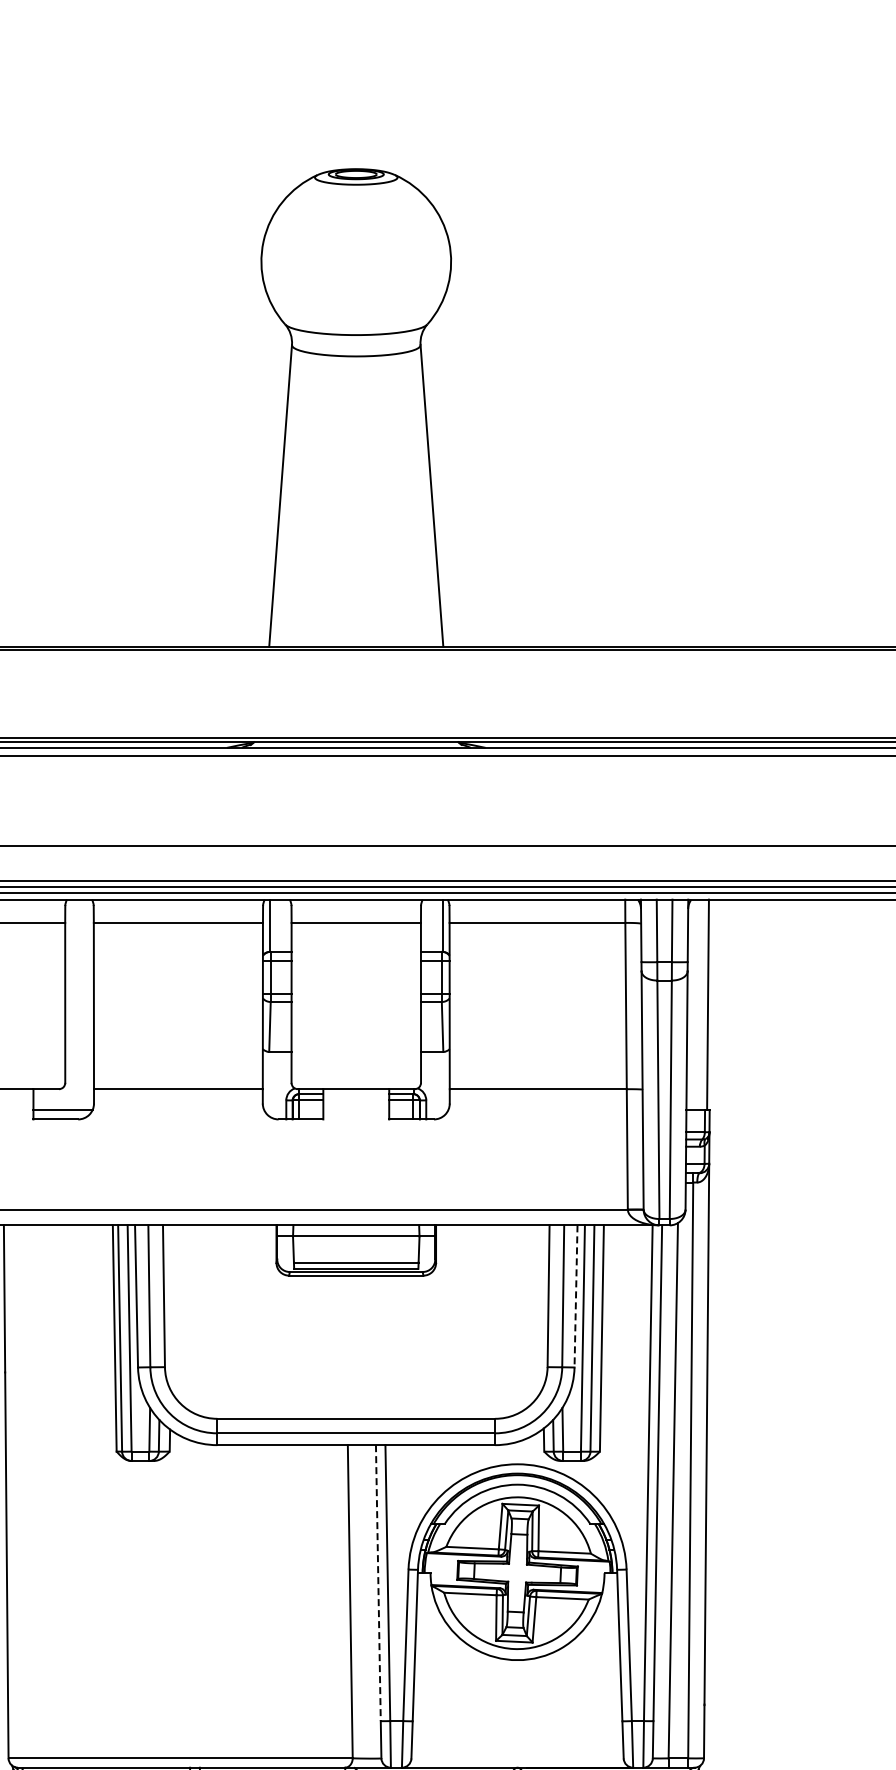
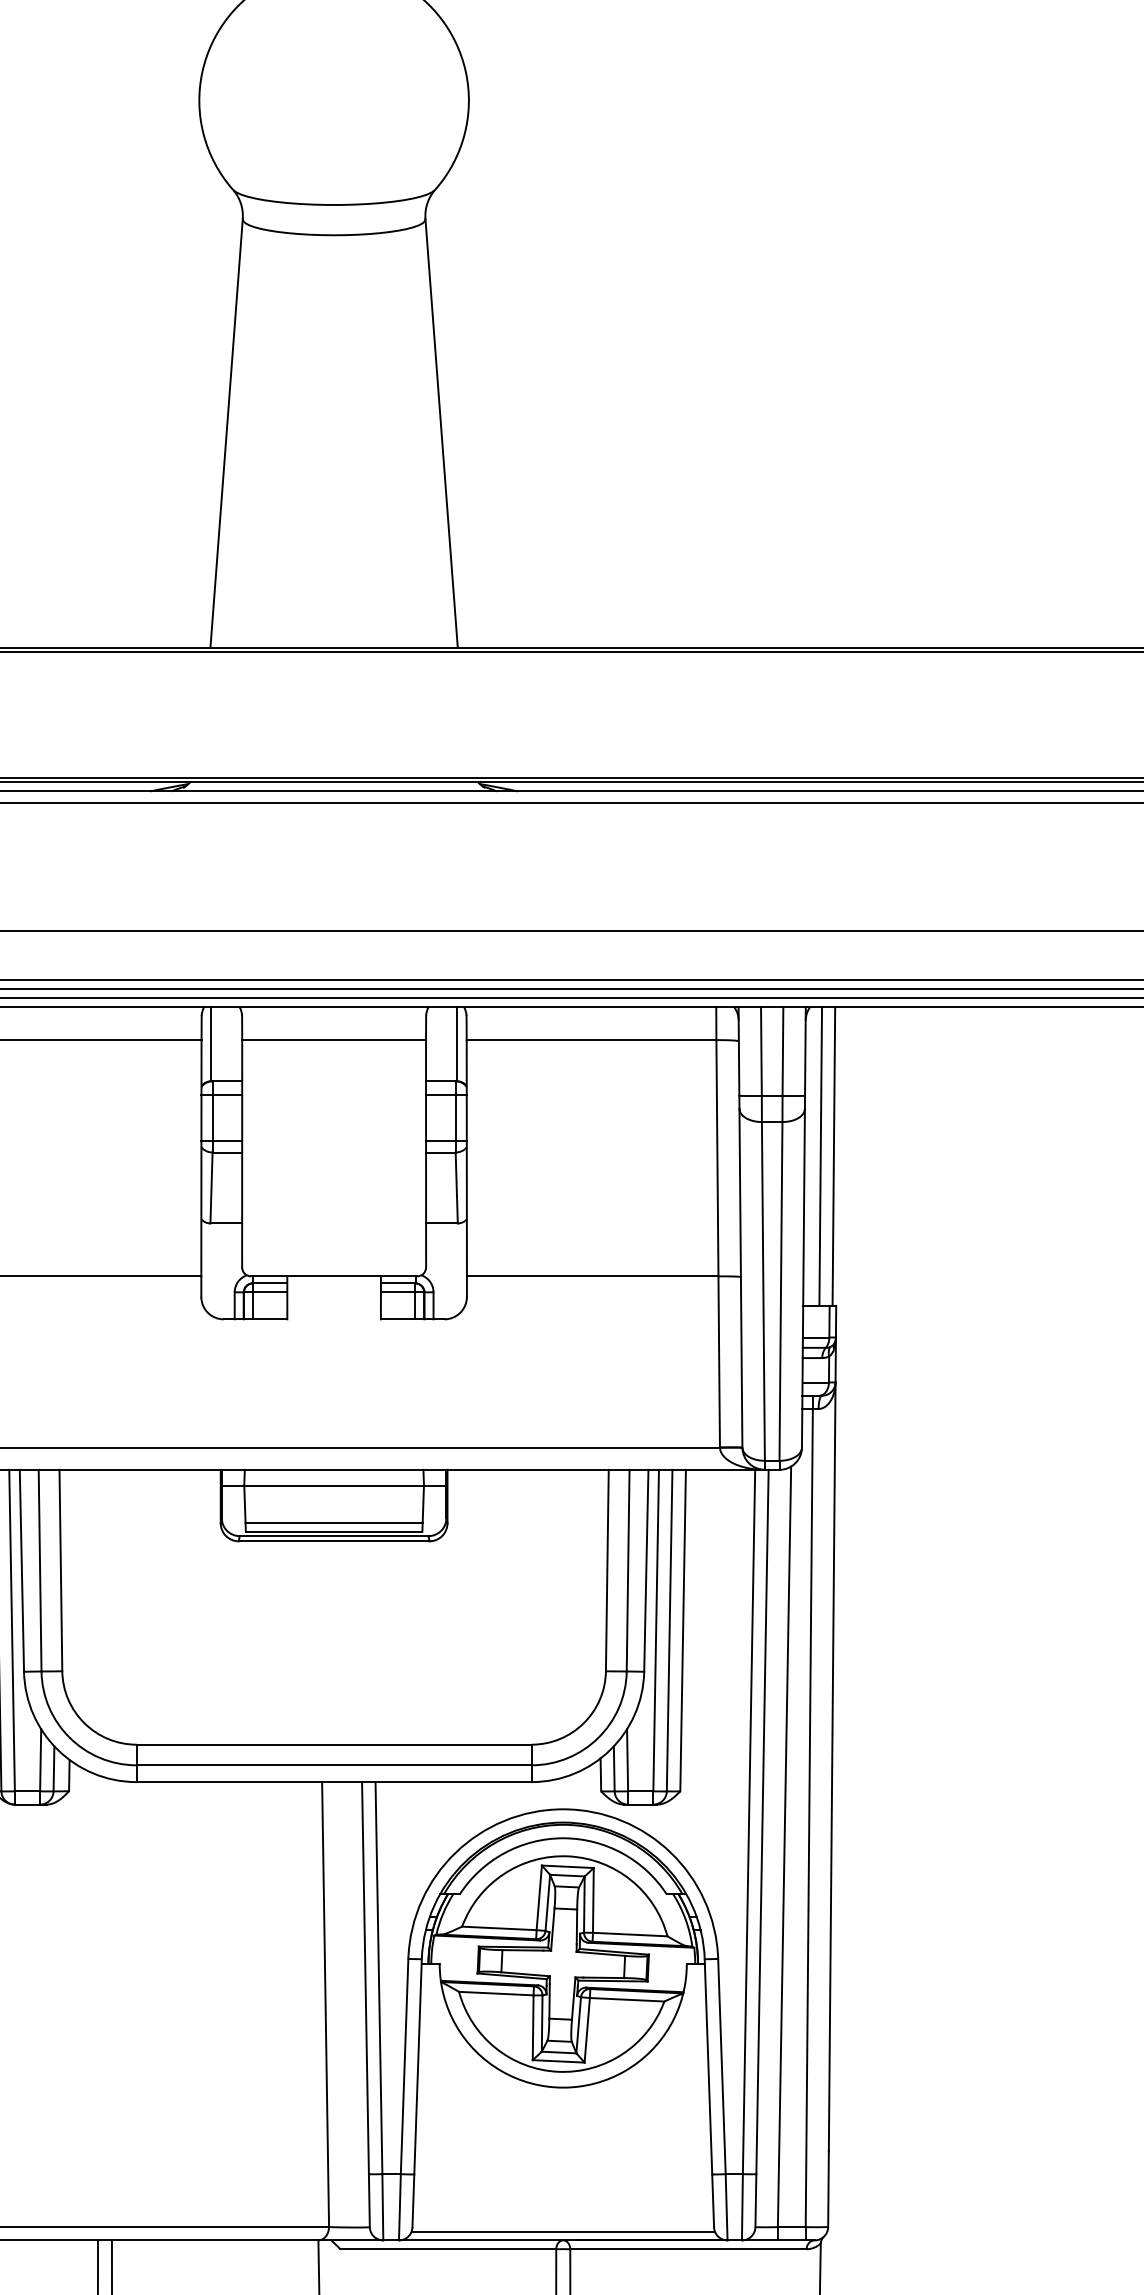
line: (698, 1004) -> (820, 1156), added
line: (576, 1296) -> (647, 1570), dashed -> solid
line: (378, 1583) -> (365, 1978), dashed -> solid
line: (517, 1761) -> (563, 2231), added

